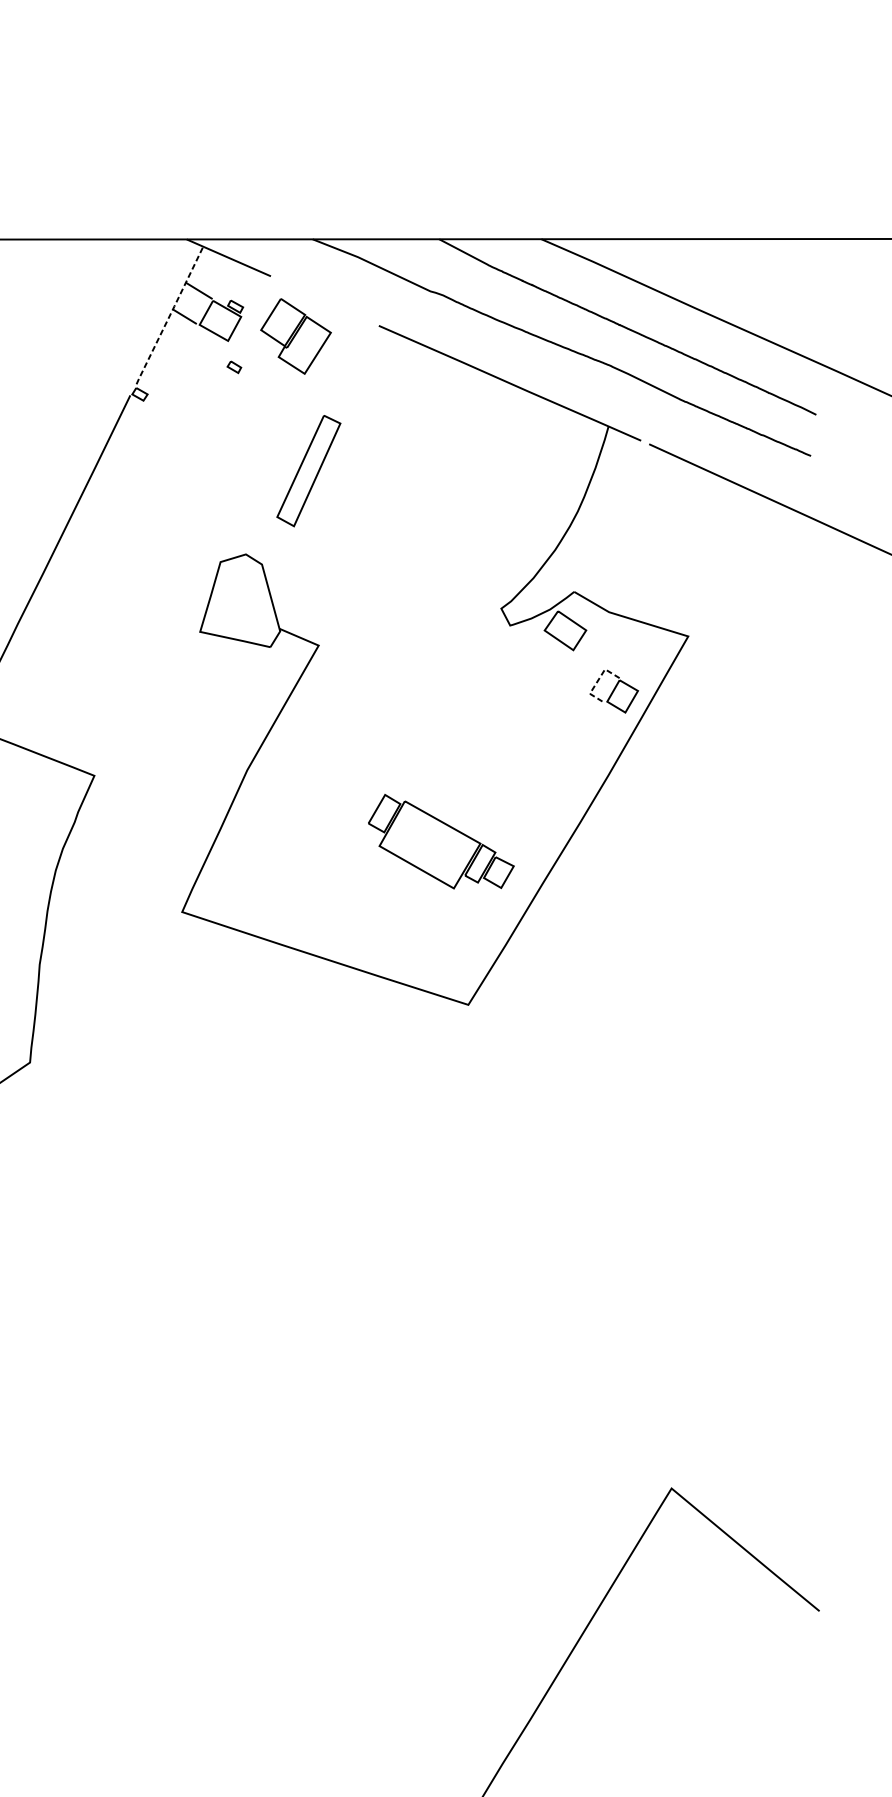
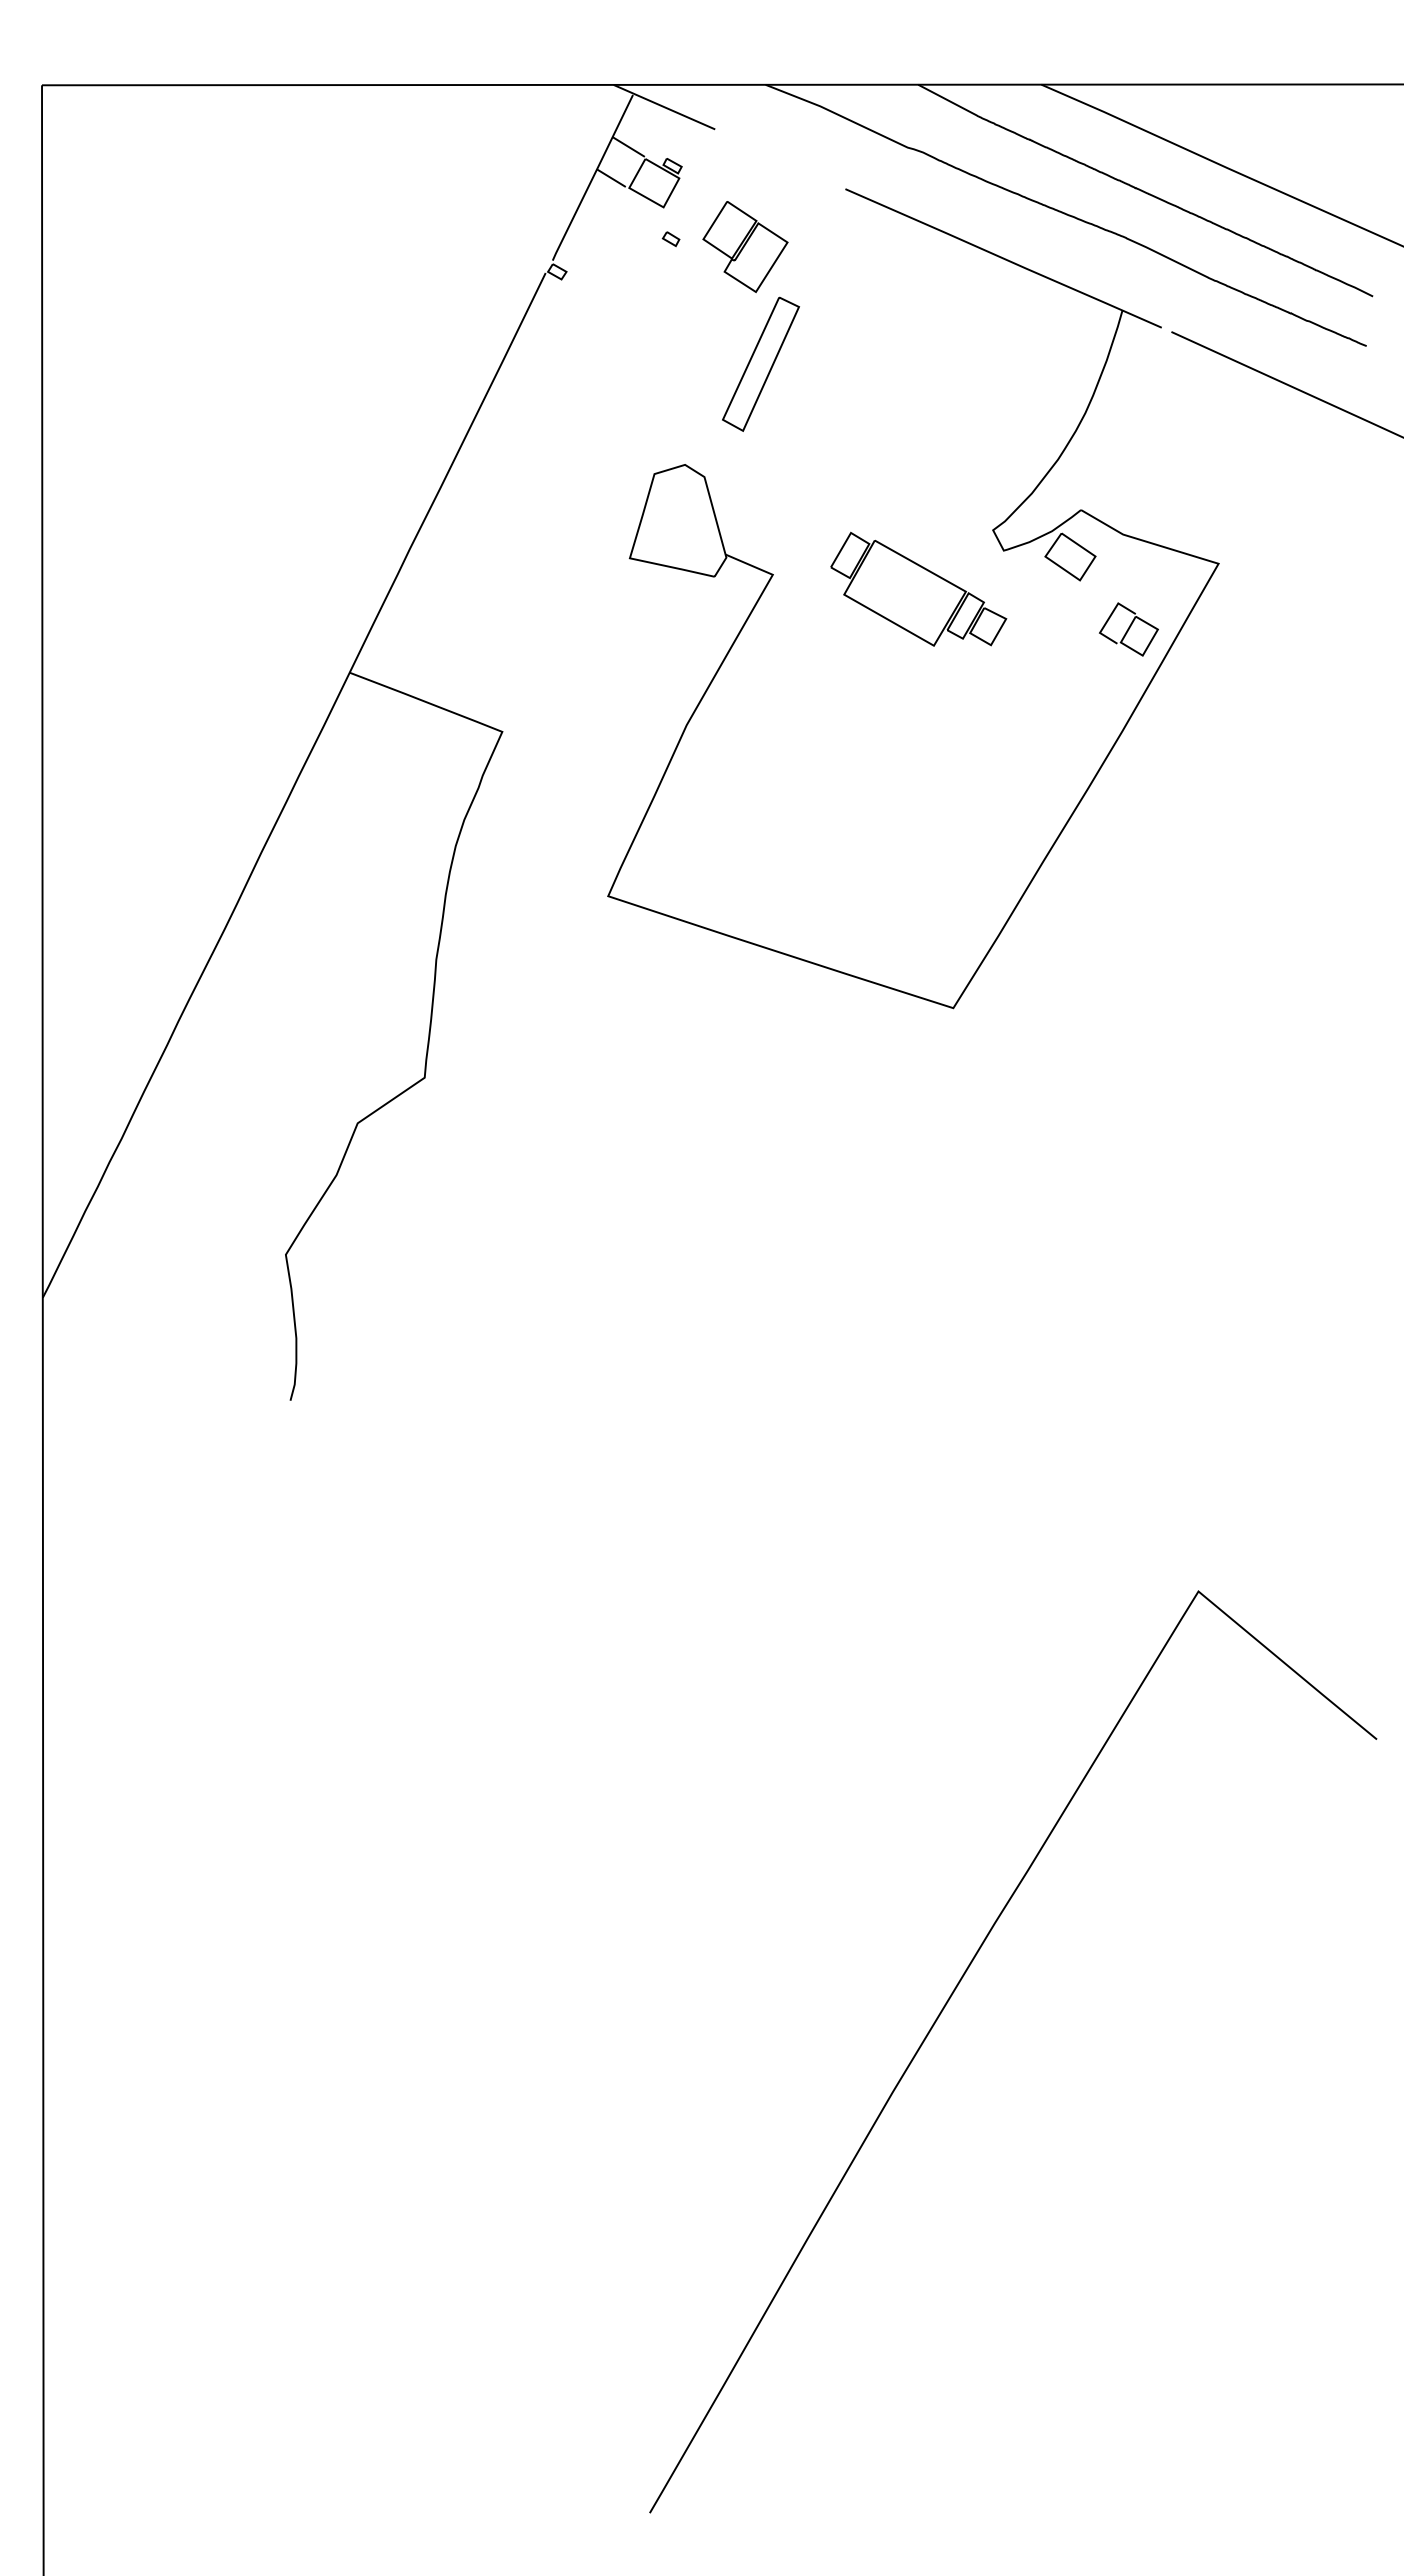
line: (169, 317) -> (592, 178), dashed -> solid
part: (296, 336) -> (745, 247), moved
line: (597, 681) -> (1108, 618), dashed -> solid
part: (441, 841) -> (918, 588), moved

